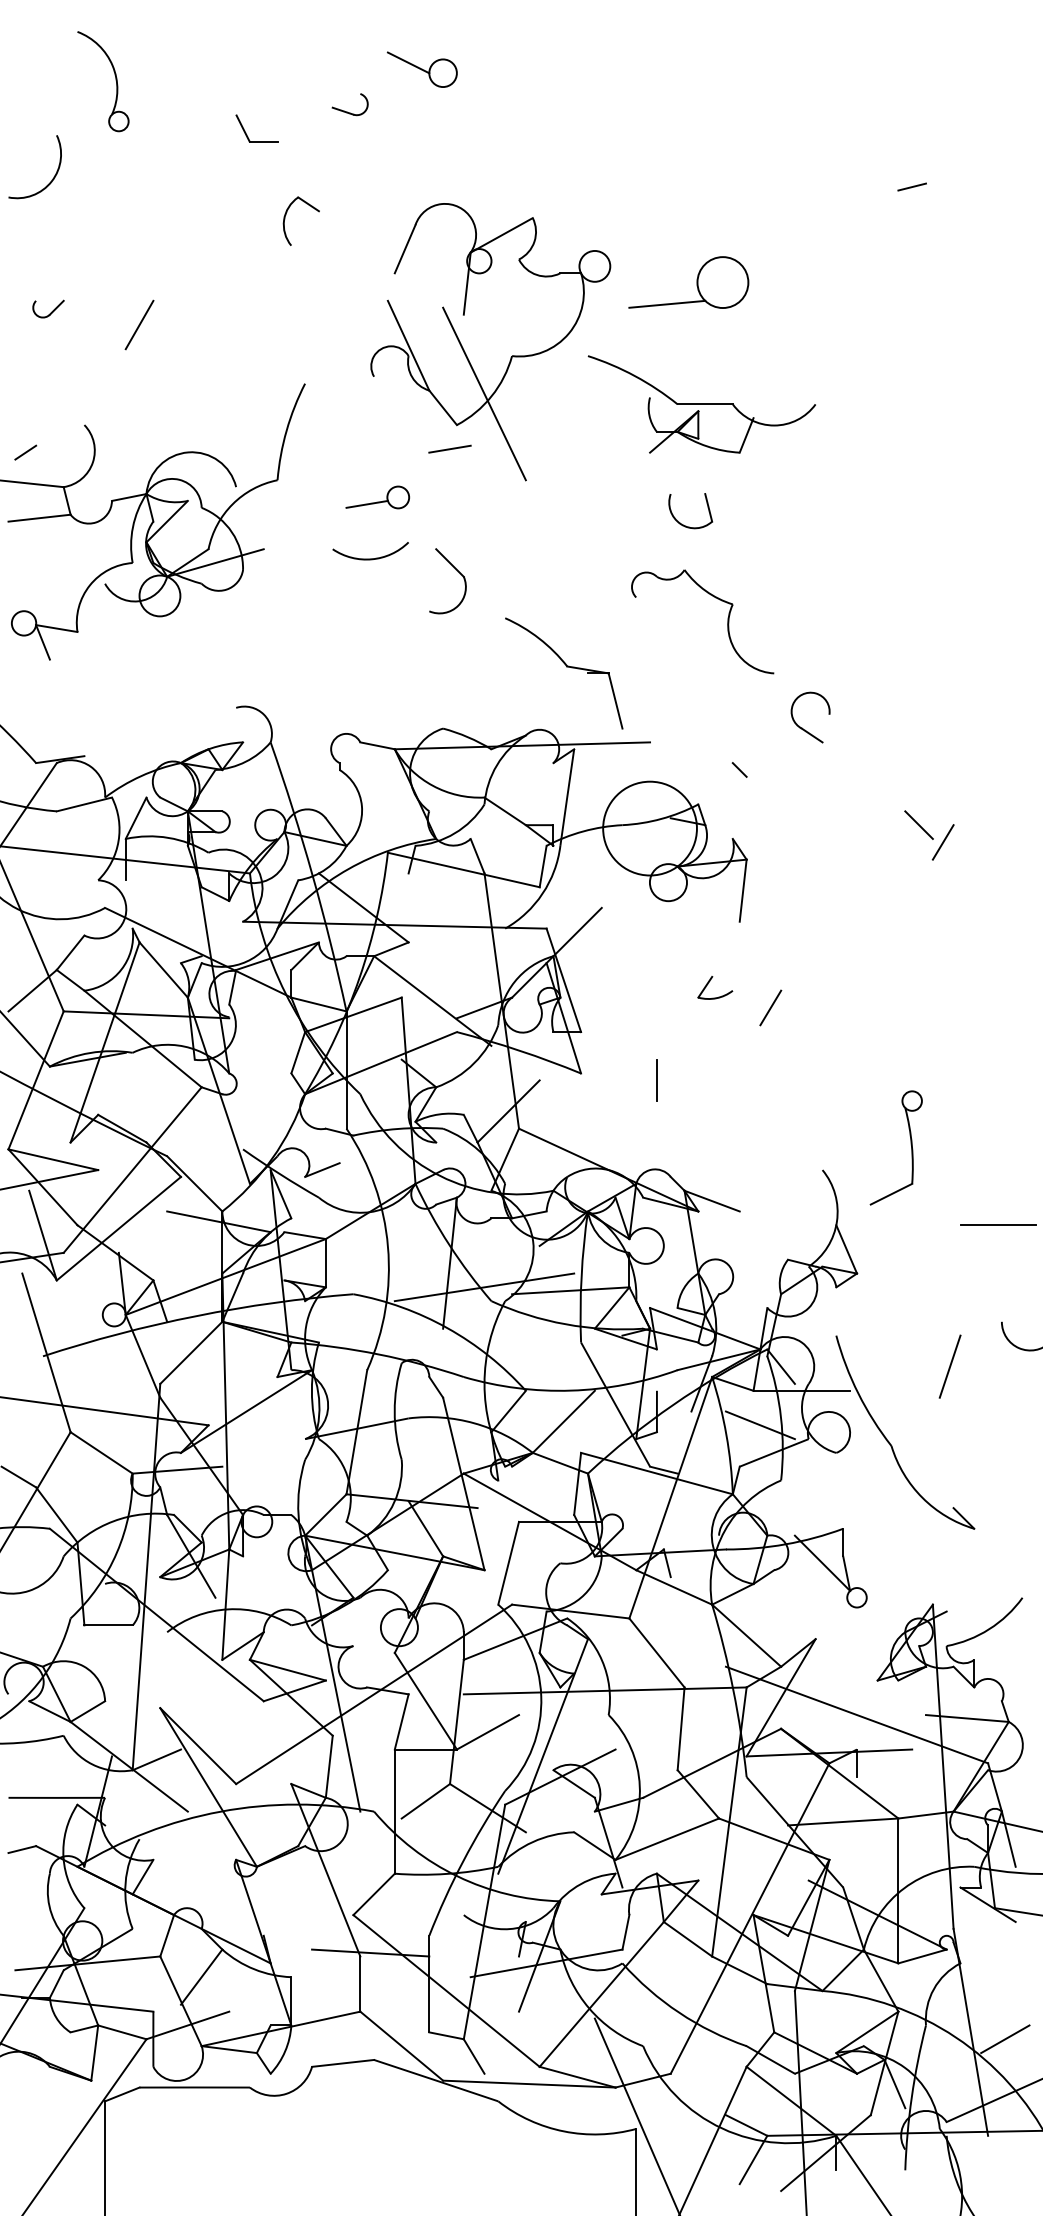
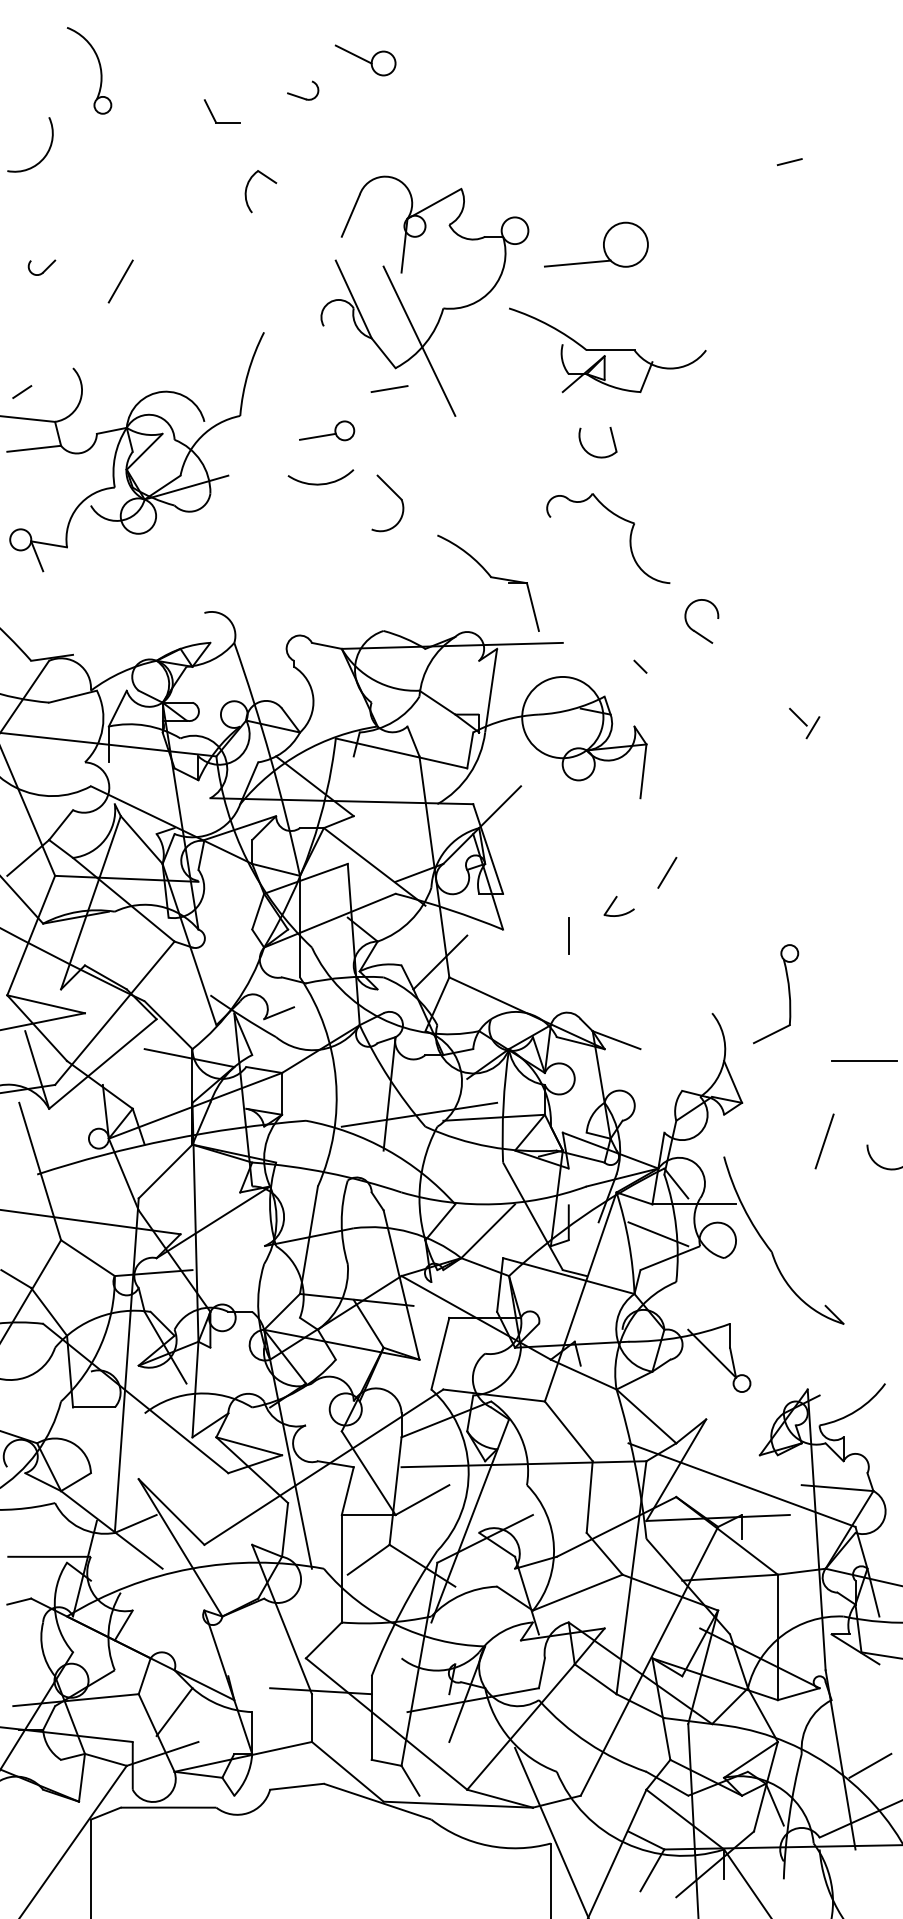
part: (929, 835) -> (804, 723), size x0.7
part: (714, 987) -> (618, 906), moved
line: (949, 1366) -> (824, 1141), moved

